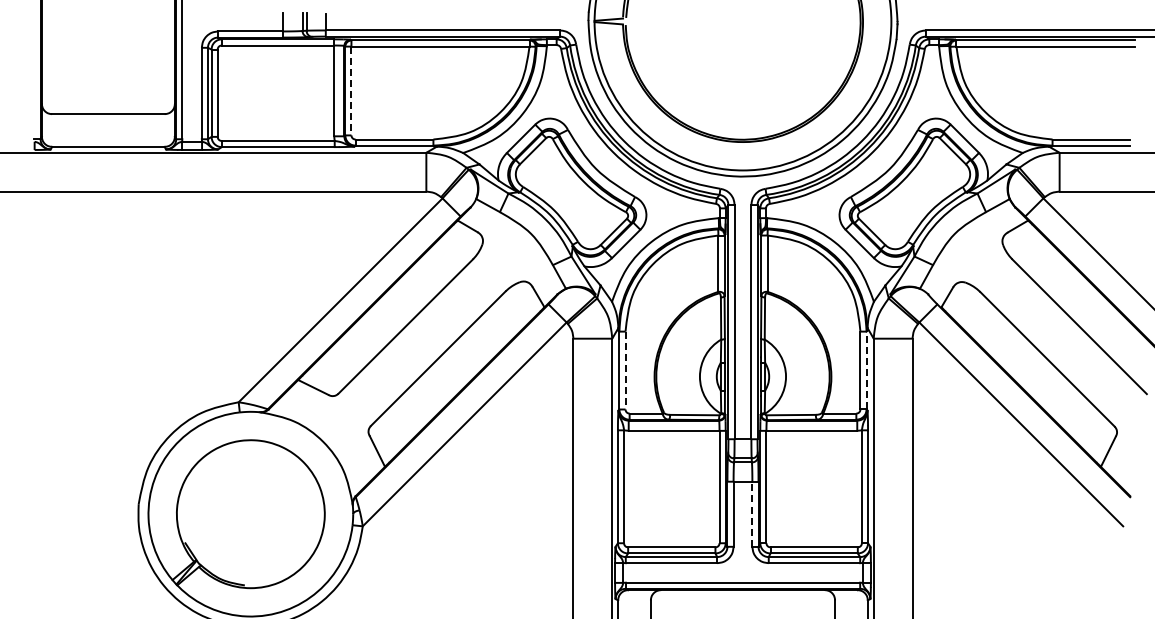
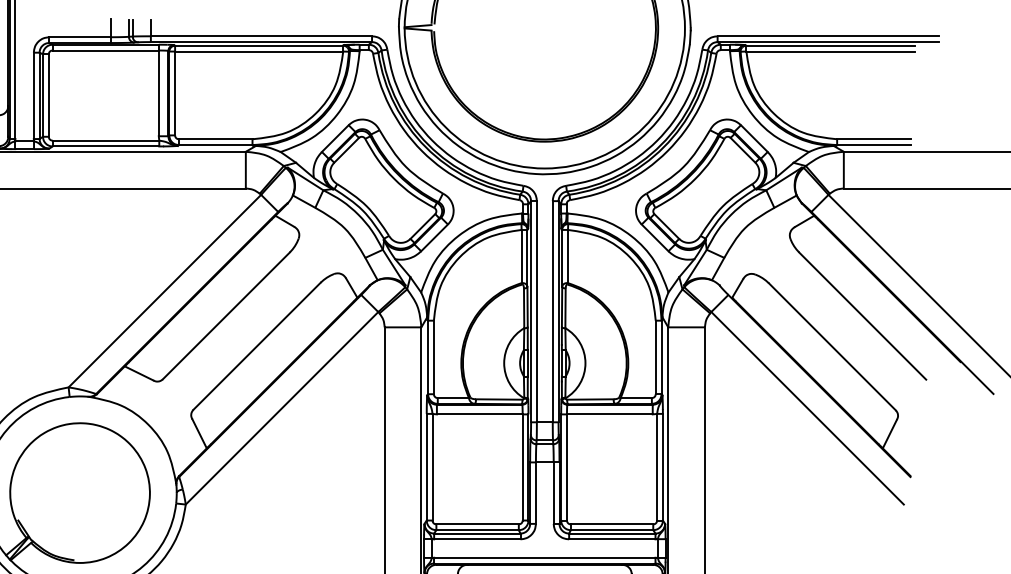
line: (351, 91) -> (175, 93), dashed -> solid
line: (625, 370) -> (433, 357), dashed -> solid
line: (866, 370) -> (661, 357), dashed -> solid
line: (752, 514) -> (553, 493), dashed -> solid

